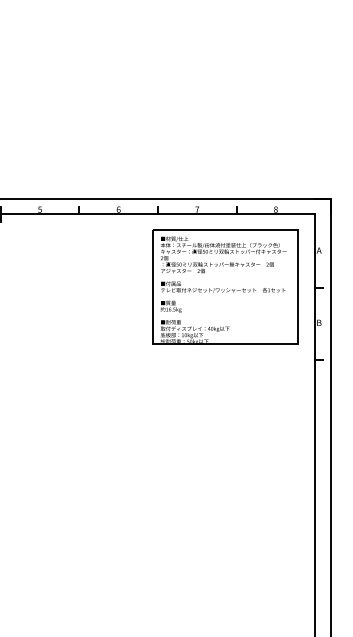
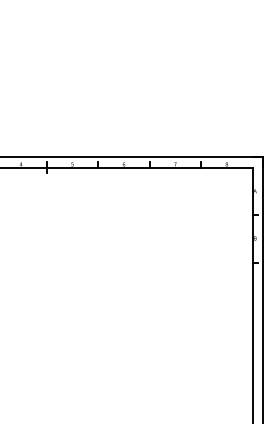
part: (224, 286) -> (193, 214), removed

